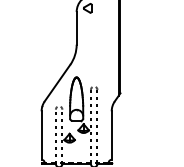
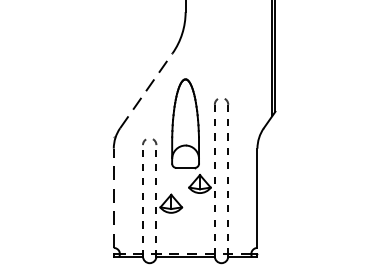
line: (57, 82) -> (146, 89), solid -> dashed
line: (41, 135) -> (113, 198), solid -> dashed

